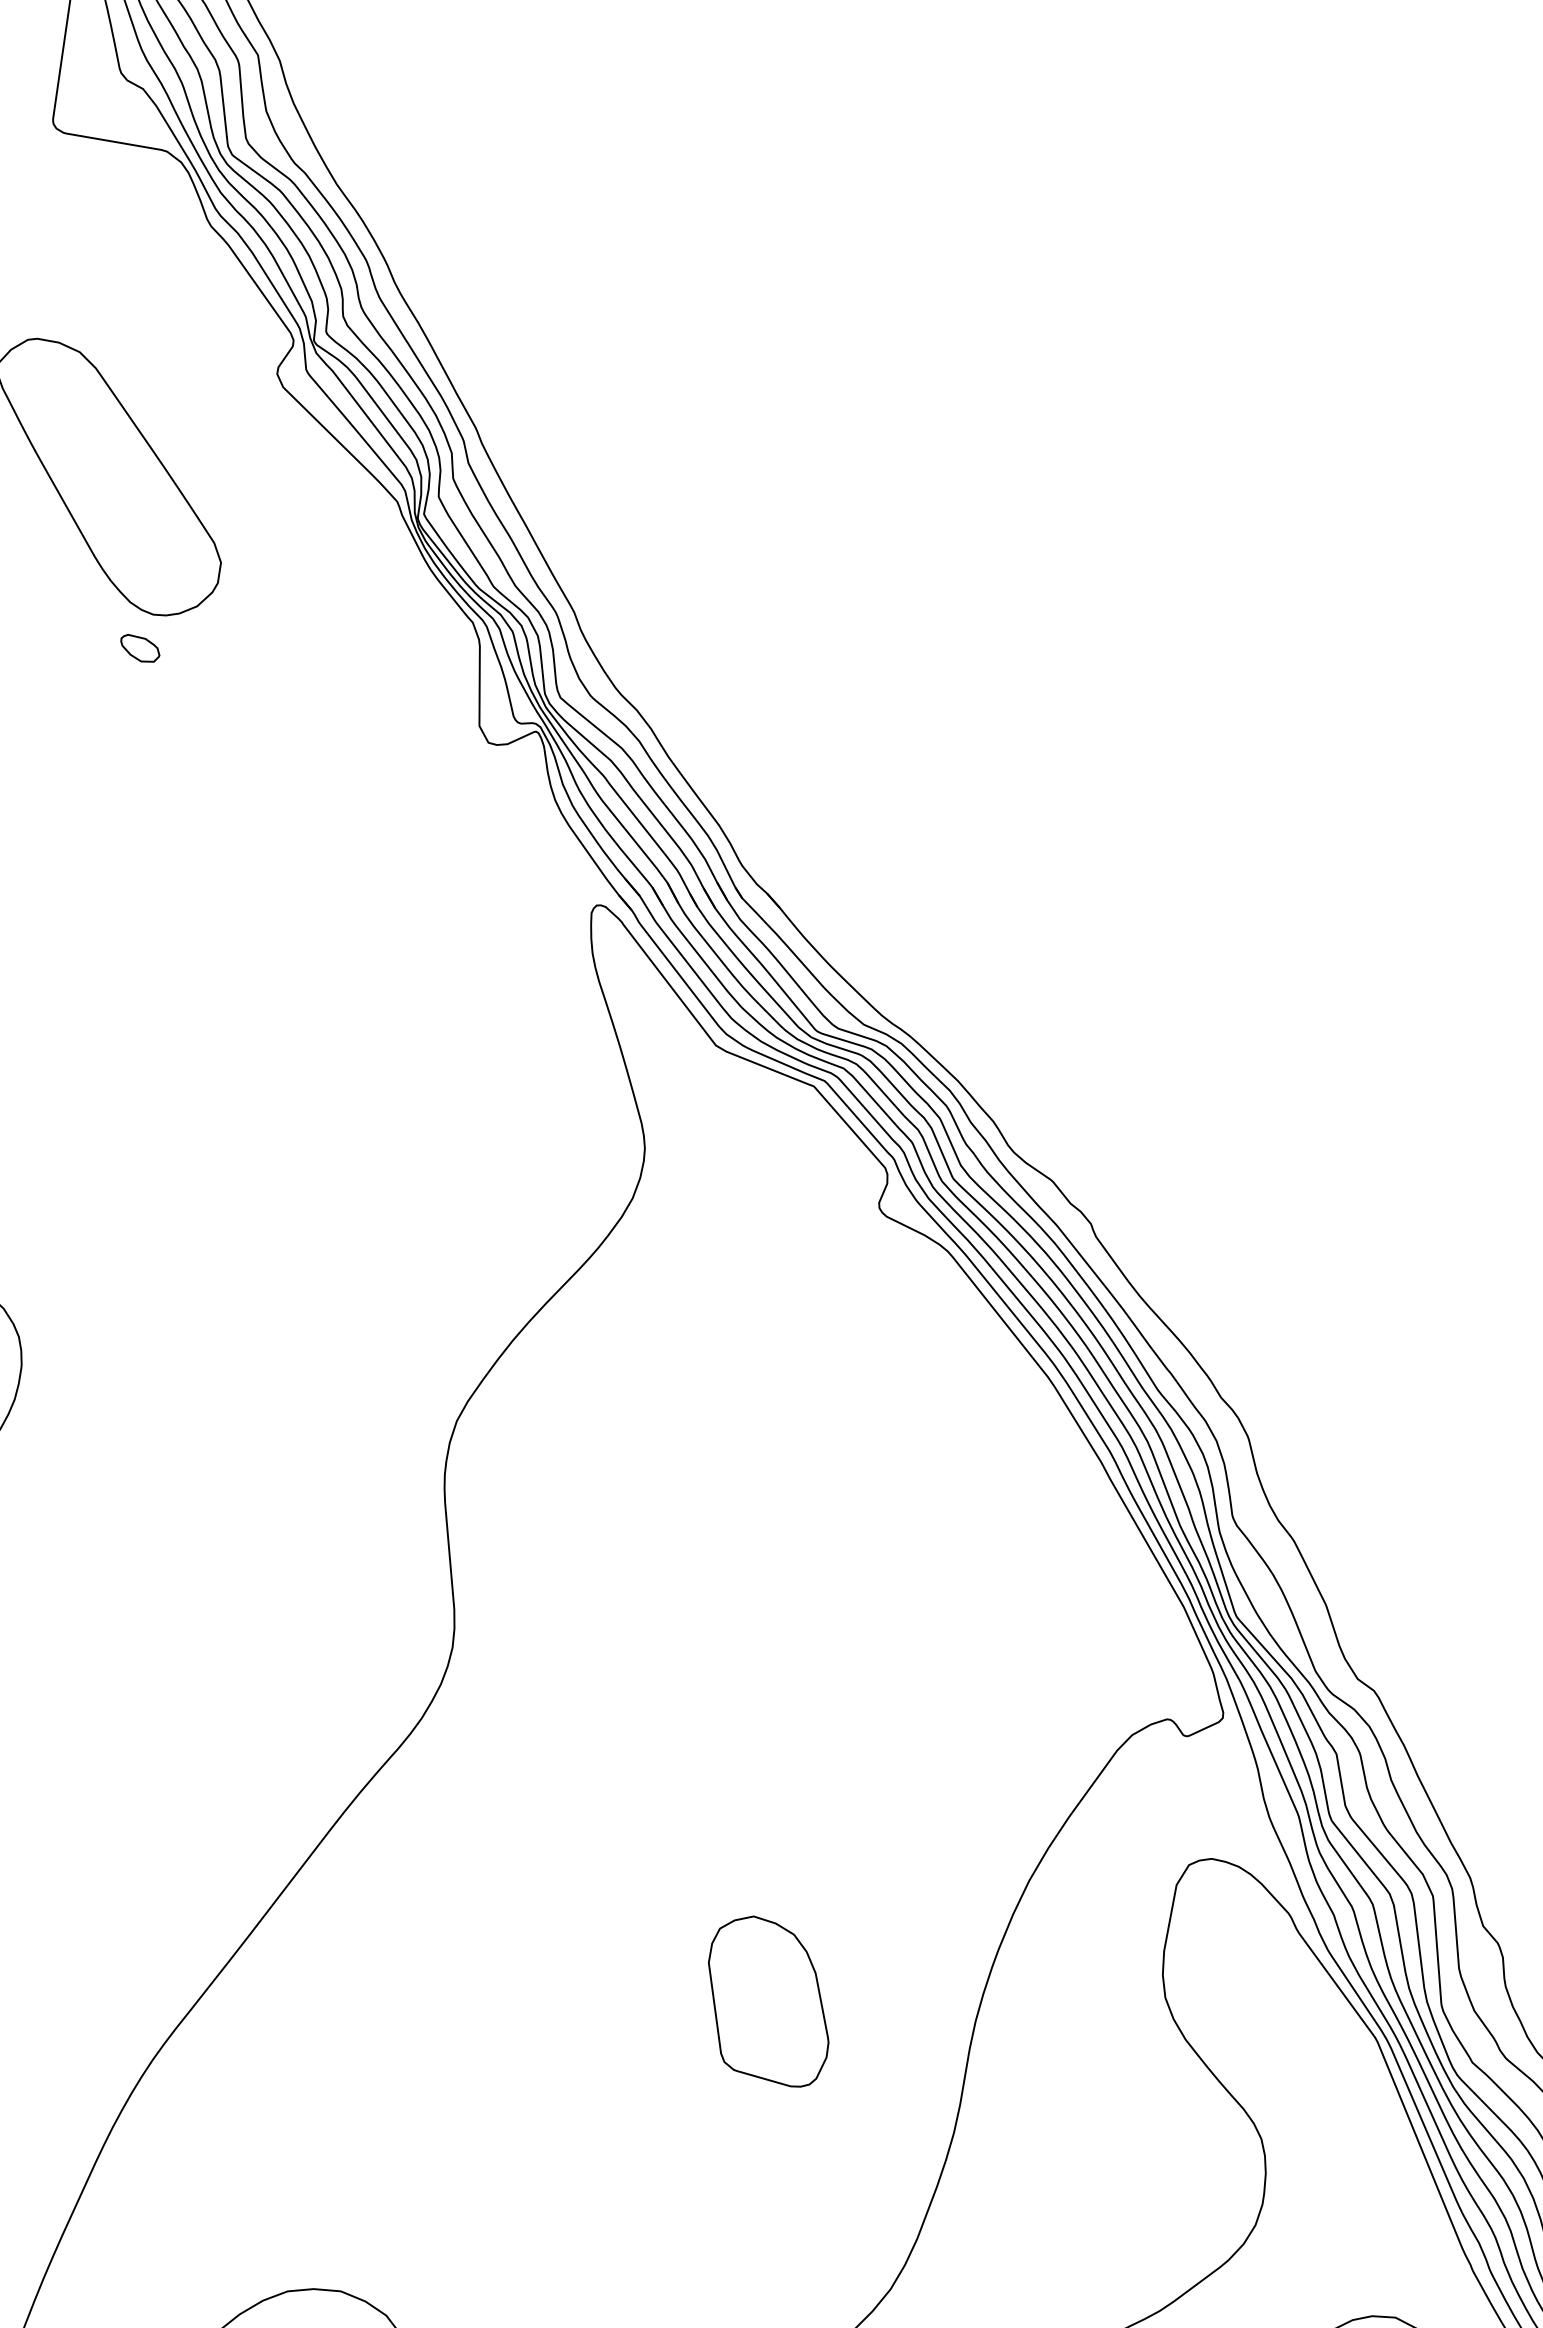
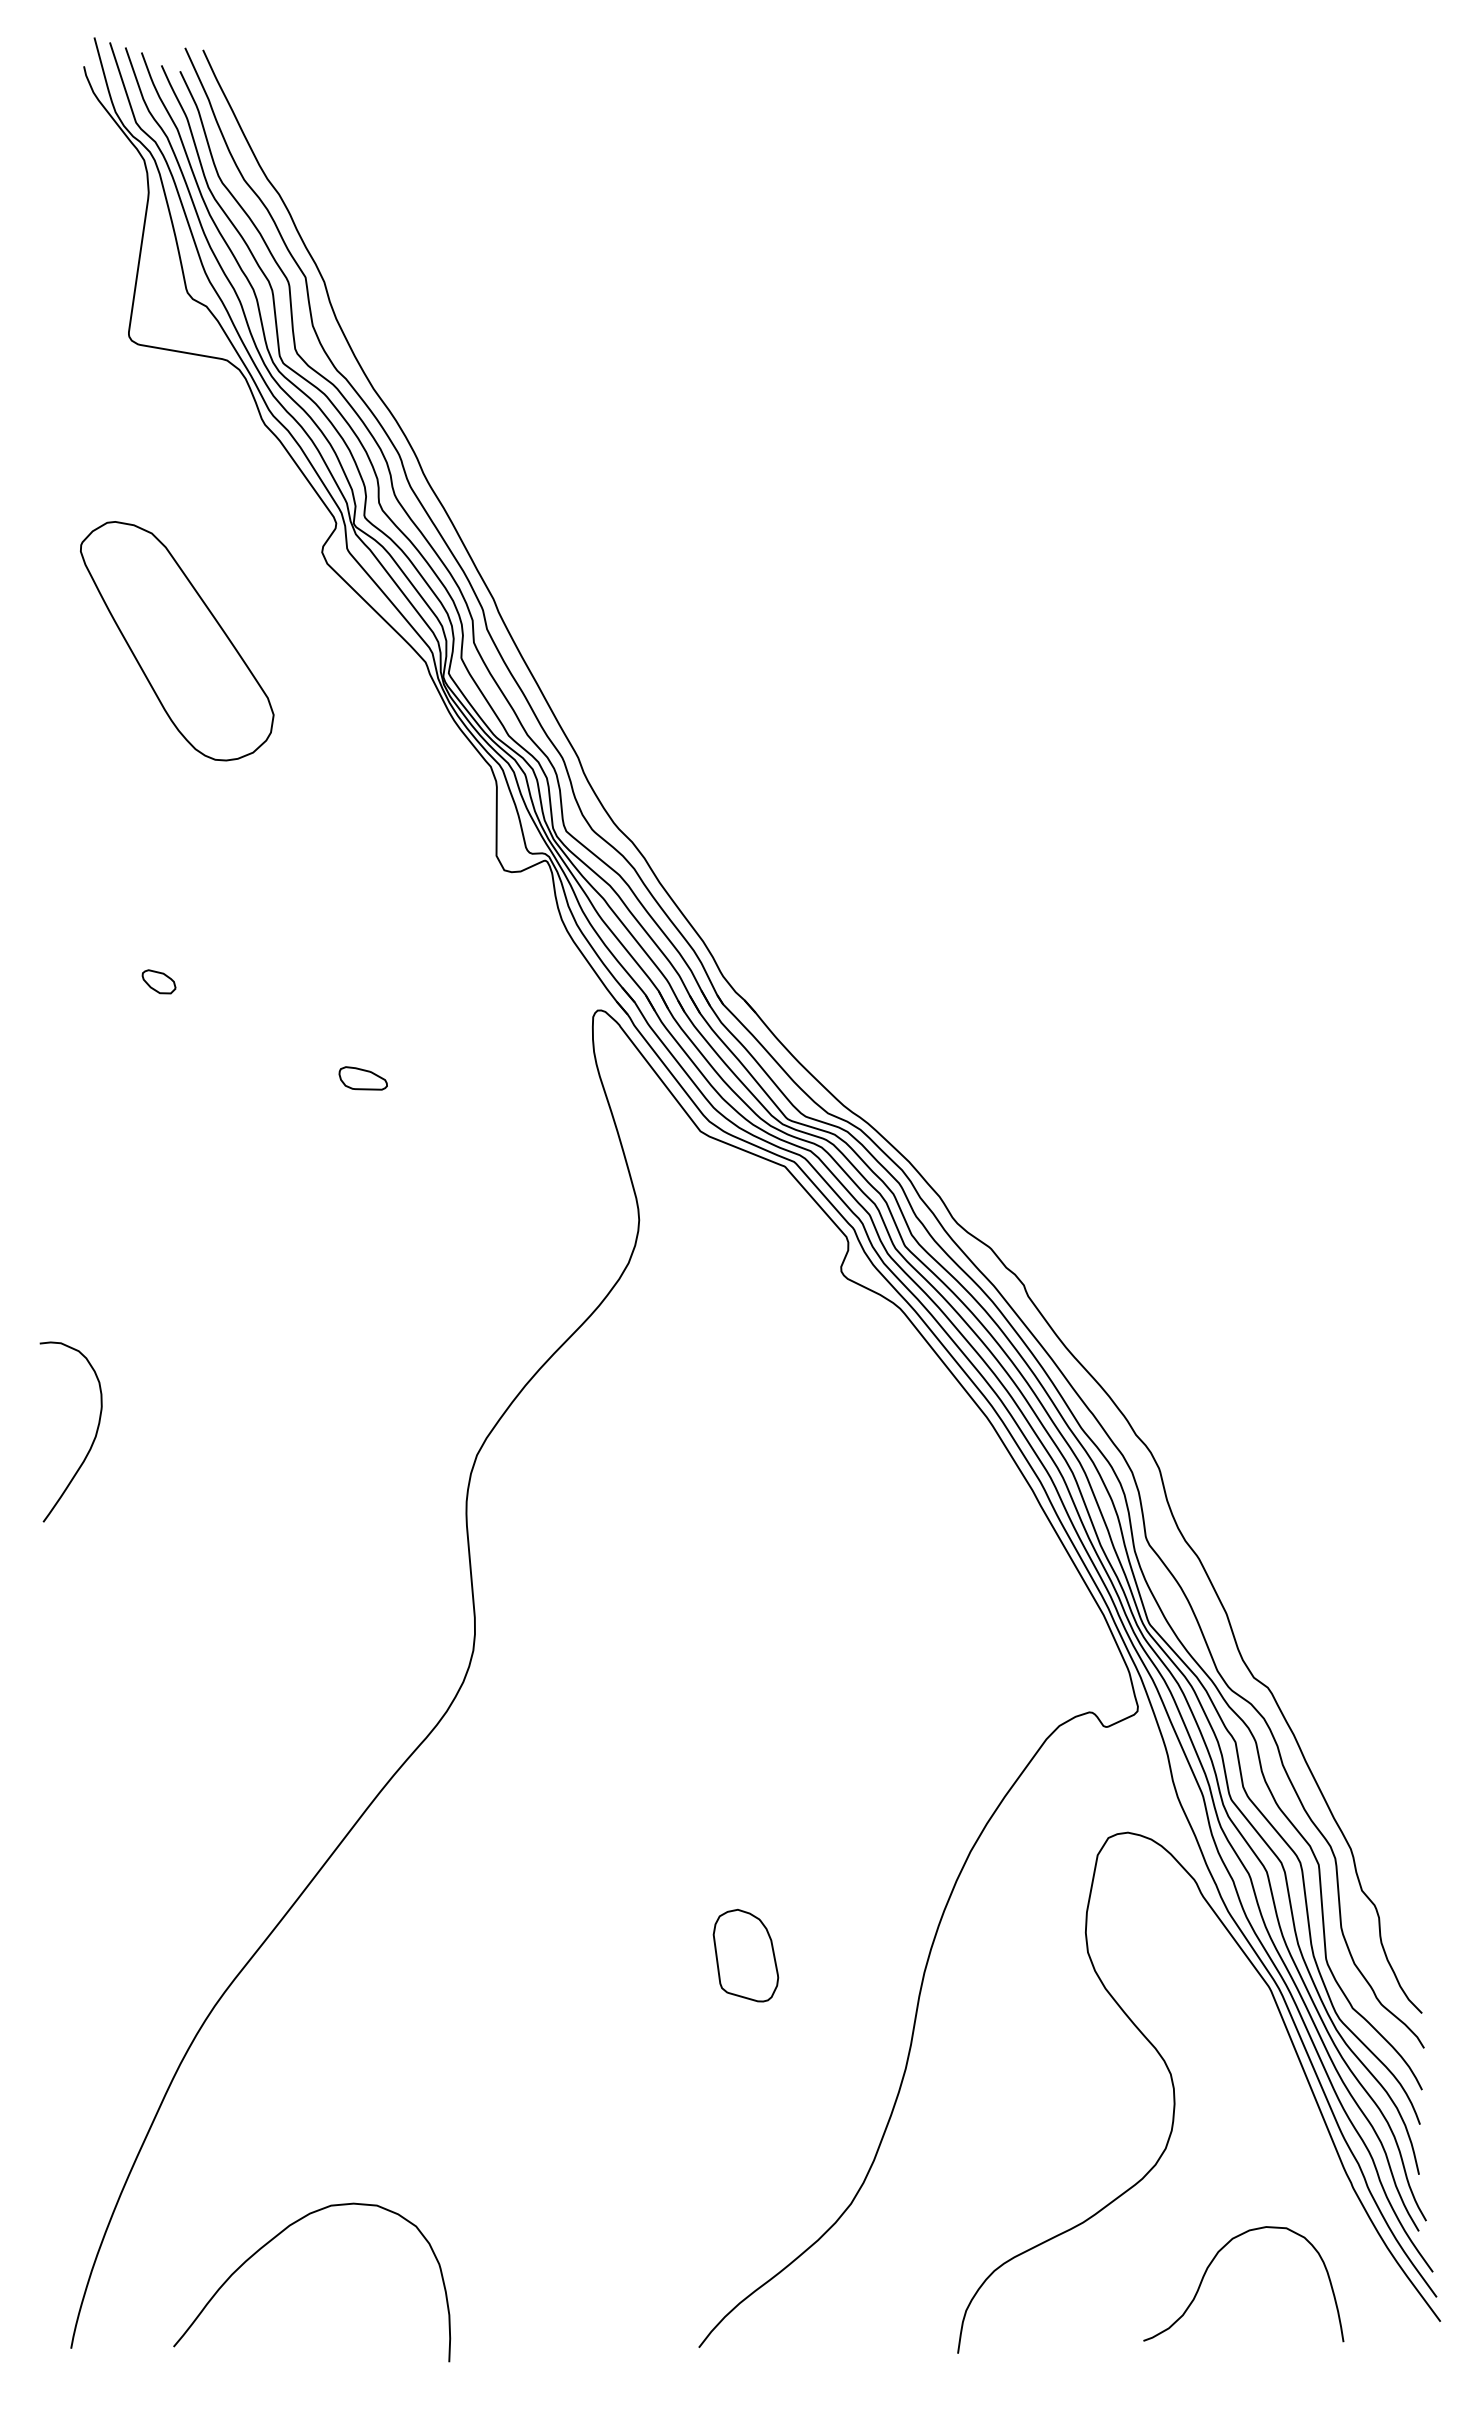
part: (139, 647) -> (158, 981), moved
part: (324, 984) -> (362, 1078), added
part: (768, 2001) -> (745, 1955), size x0.62

